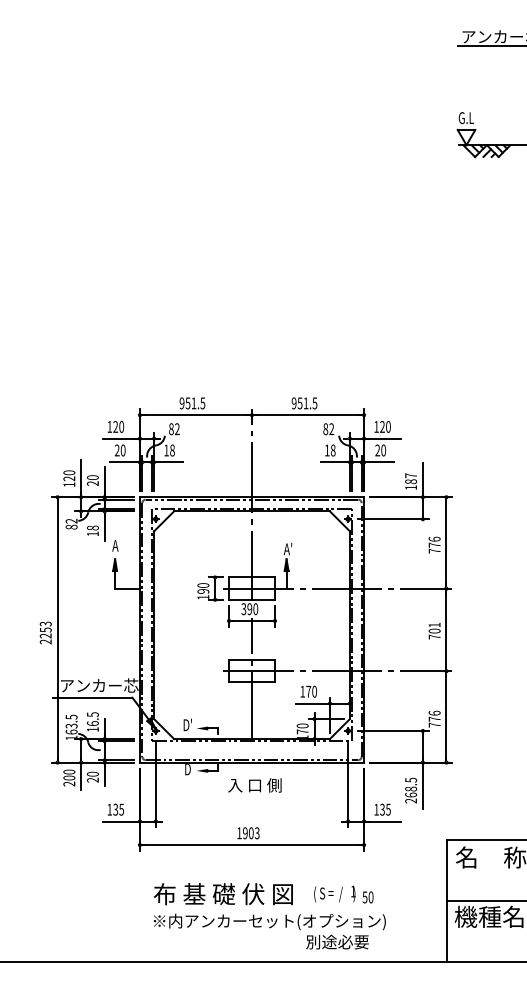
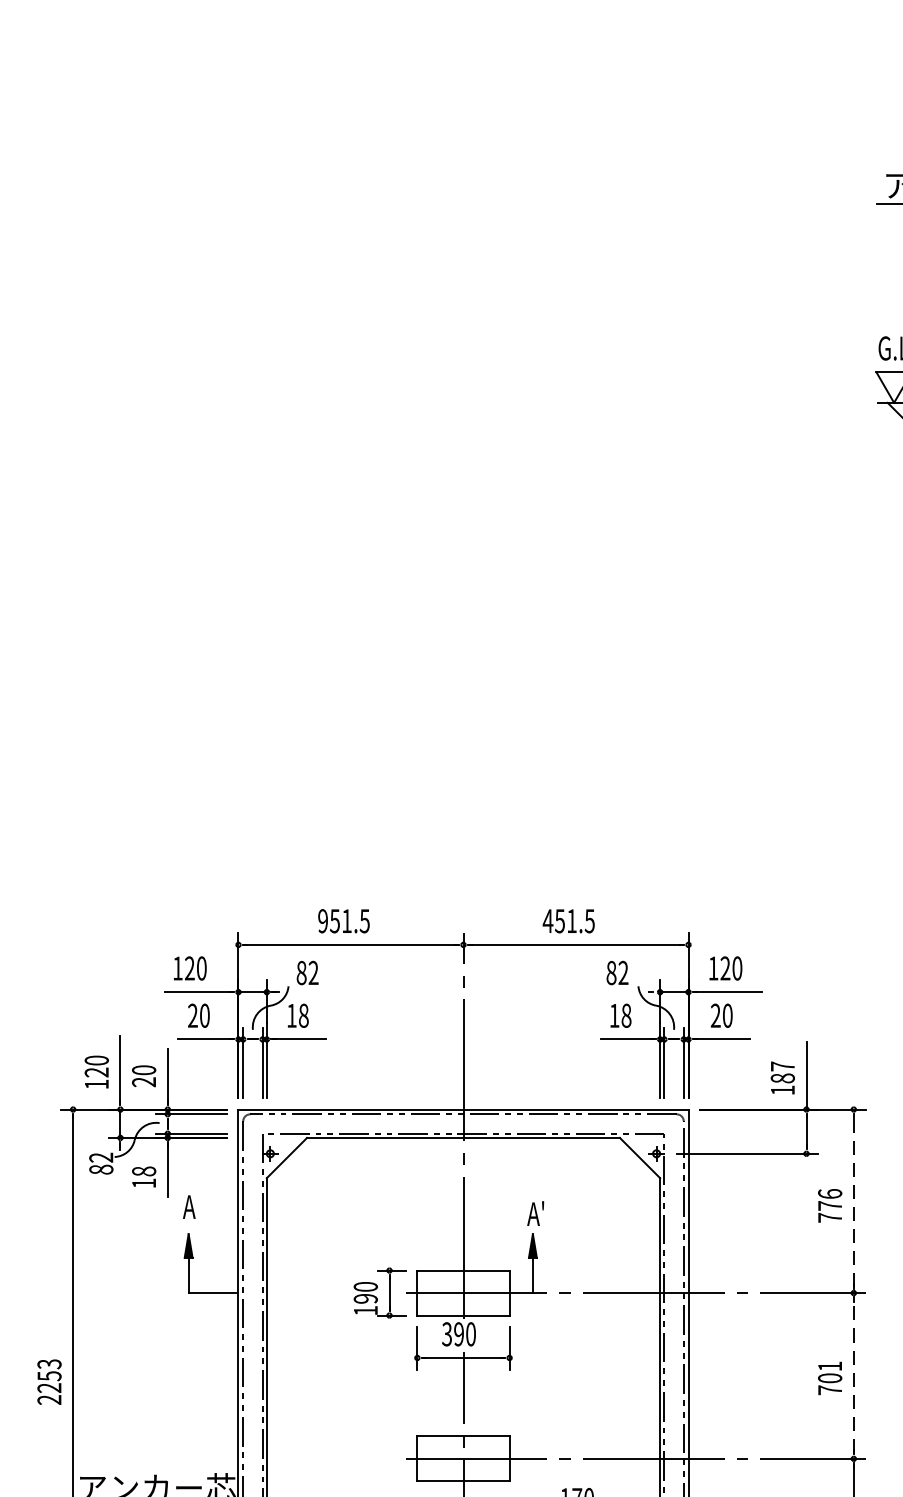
text: (293, 403) -> (546, 921), 951.5 -> 451.5
line: (446, 542) -> (853, 1200), solid -> dashed
line: (446, 629) -> (853, 1375), solid -> dashed

